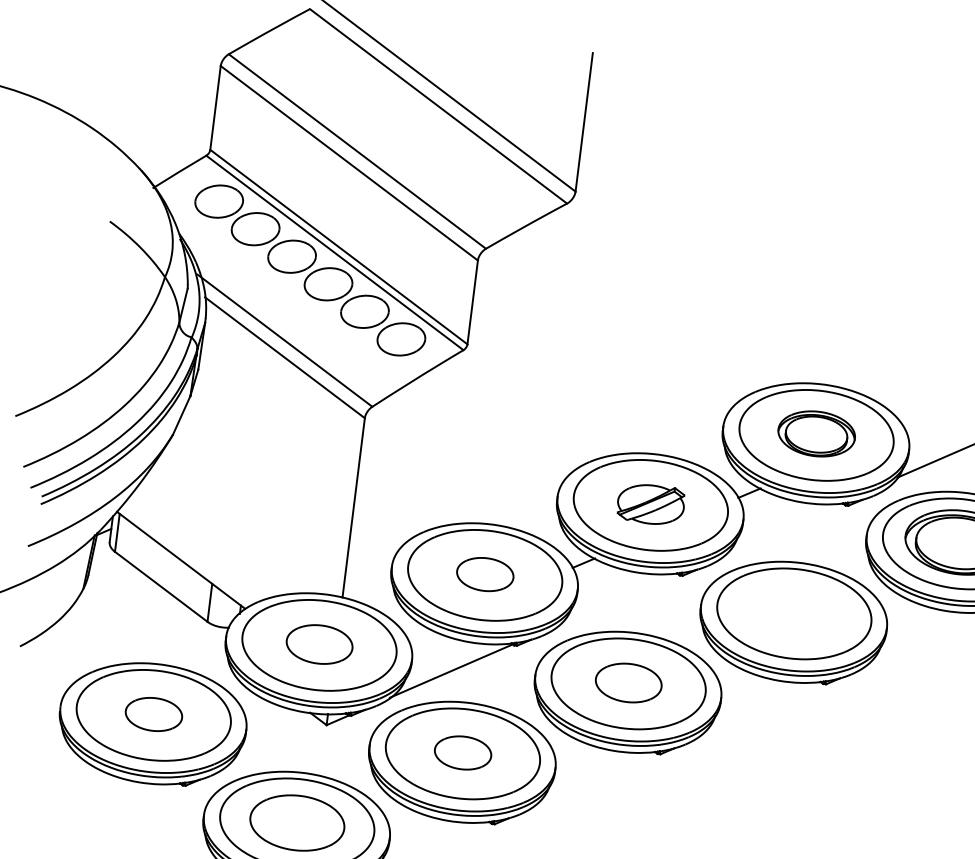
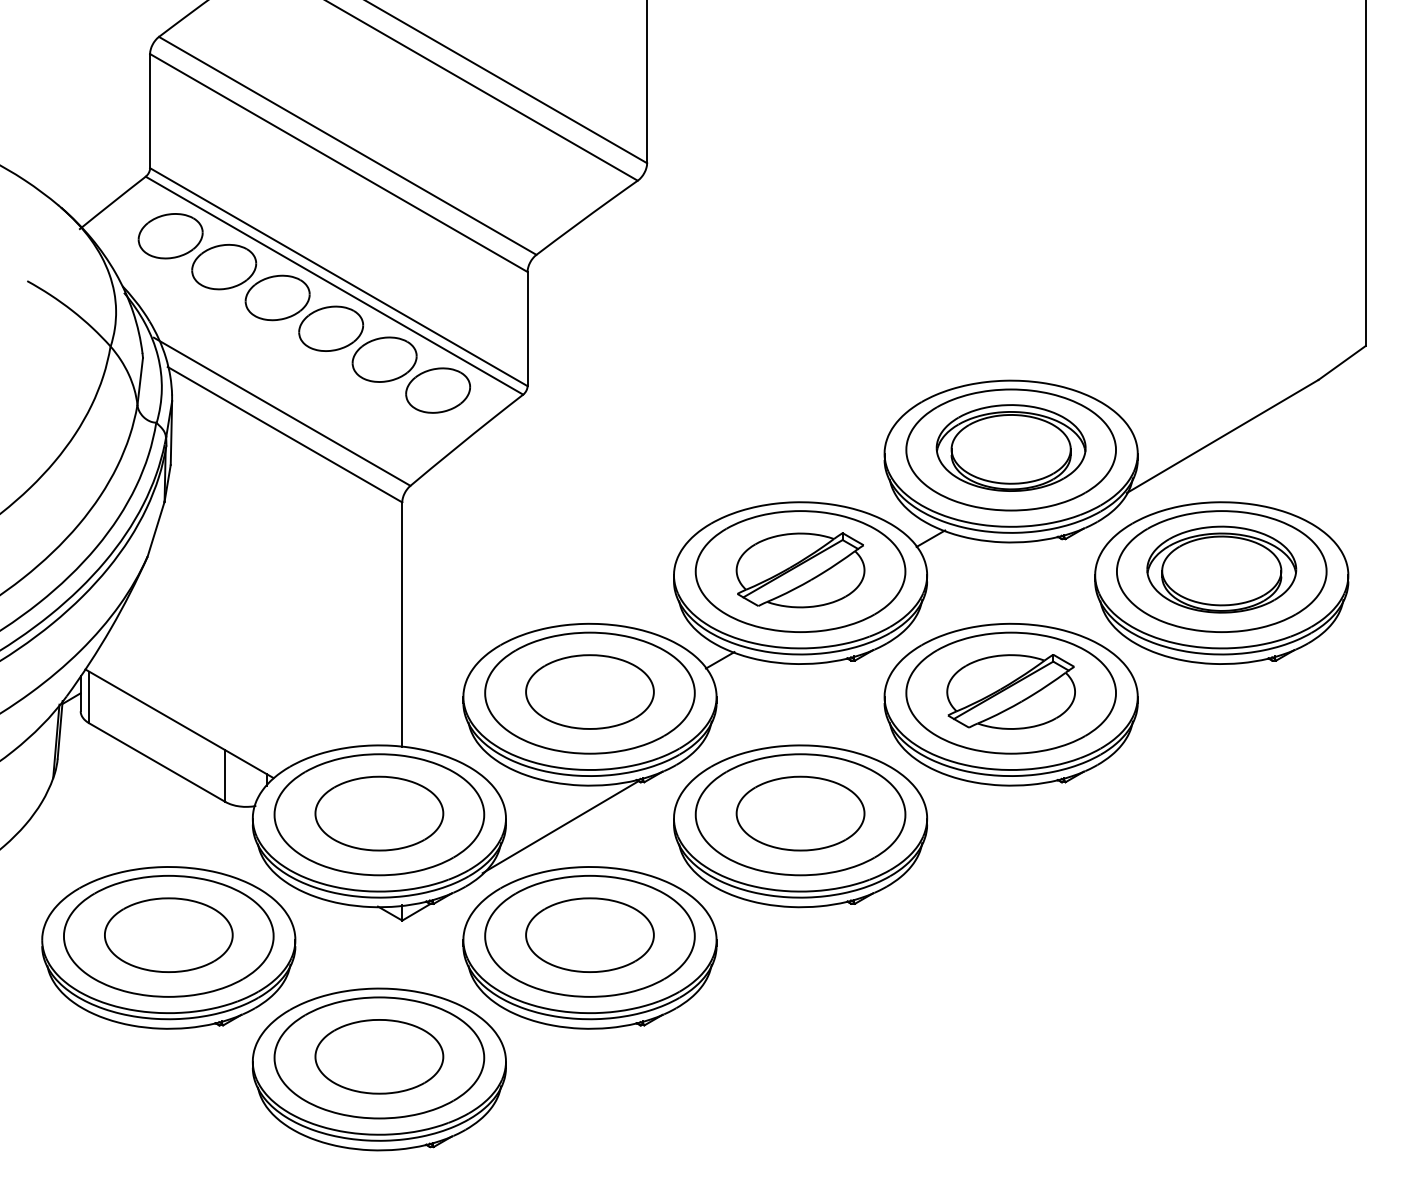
part: (816, 433) -> (1010, 447), size x1.43
part: (650, 504) -> (800, 570), size x1.43
part: (484, 574) -> (589, 691), size x1.67
part: (794, 612) -> (1010, 691), added
part: (319, 644) -> (379, 813), size x1.43
part: (628, 682) -> (800, 813), size x1.43
part: (153, 713) -> (168, 934), size x1.67
part: (462, 752) -> (589, 934), size x1.67

